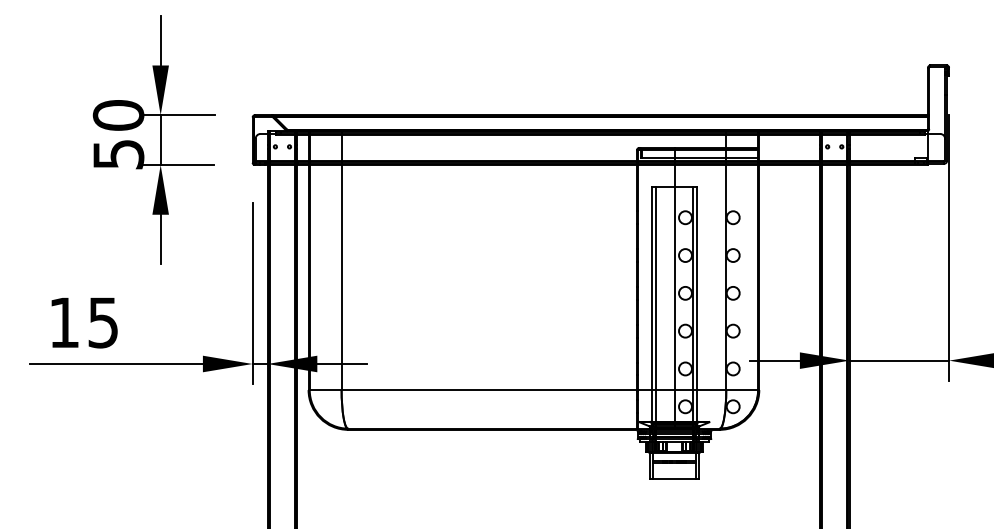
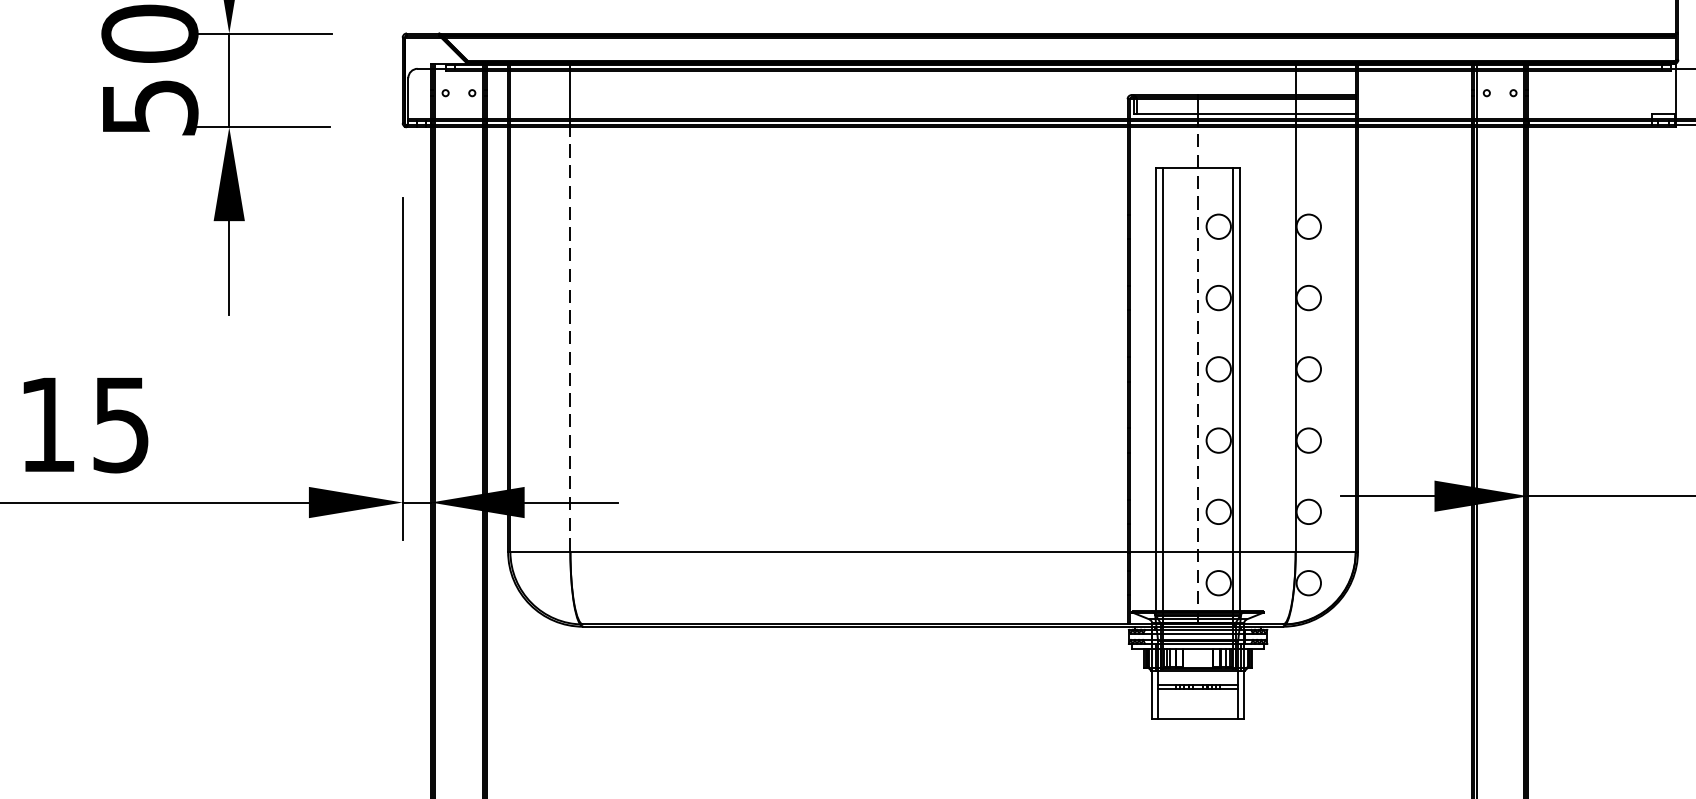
line: (341, 277) -> (570, 339), solid -> dashed
line: (674, 292) -> (1198, 367), solid -> dashed

